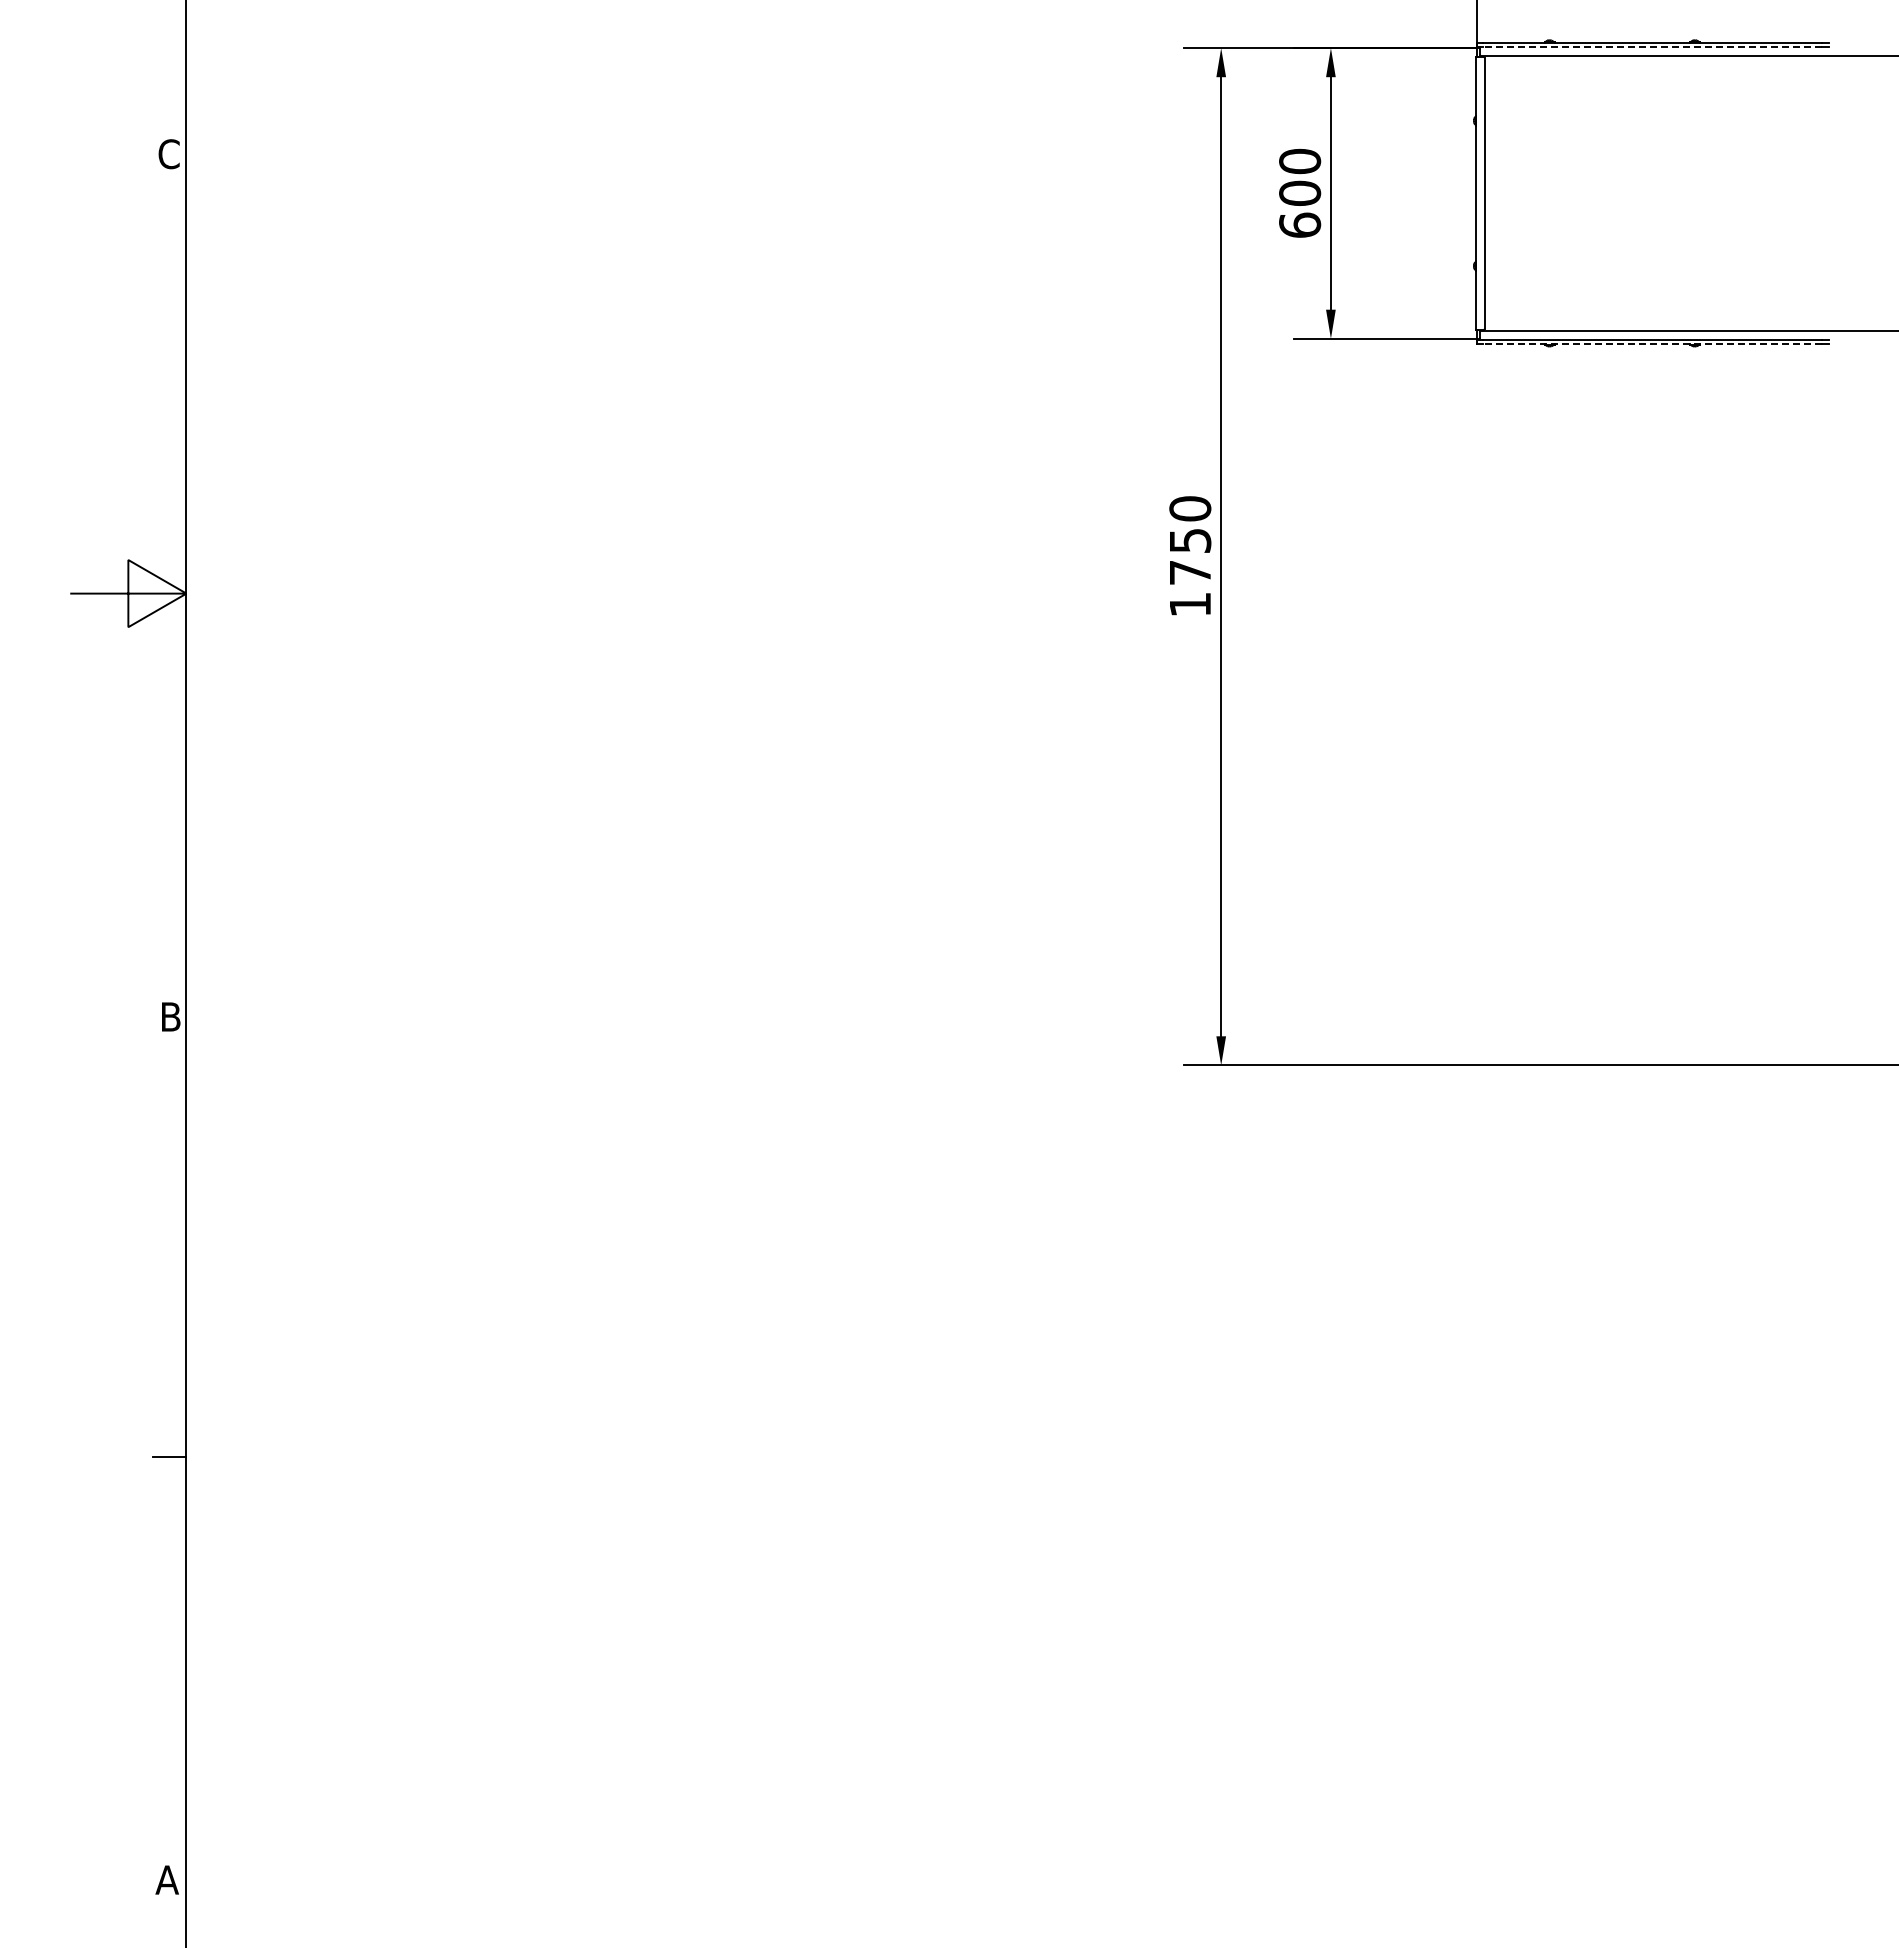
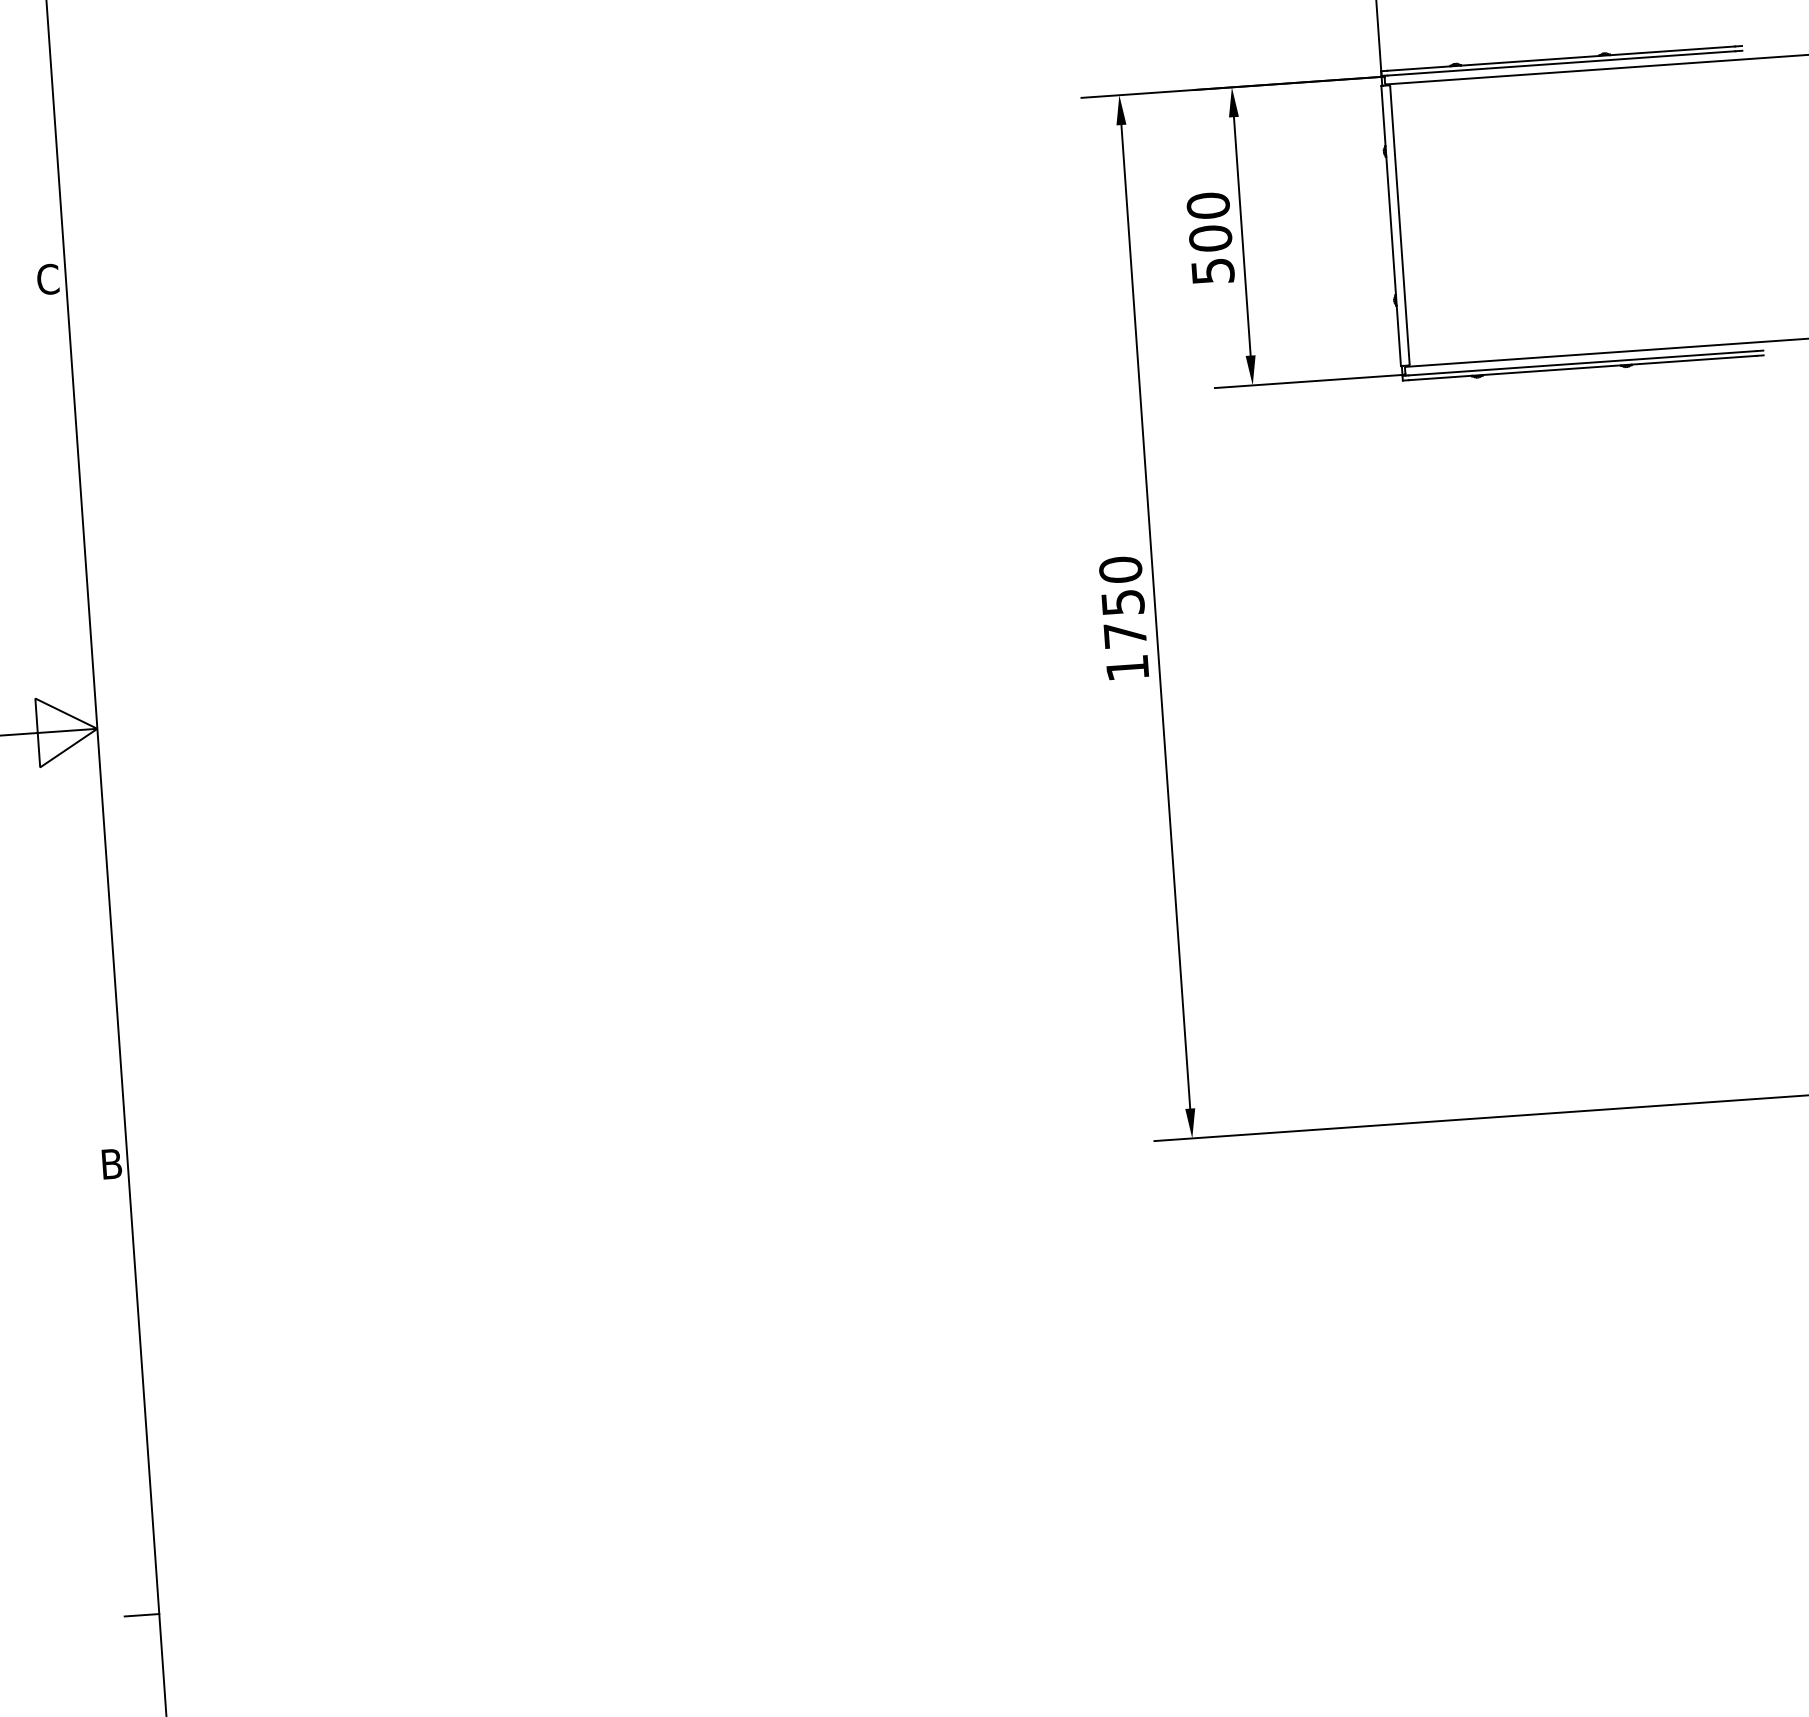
line: (1652, 47) -> (1561, 63), dashed -> solid
text: (1300, 224) -> (1213, 270), 600 -> 500
line: (1652, 344) -> (1582, 368), dashed -> solid

